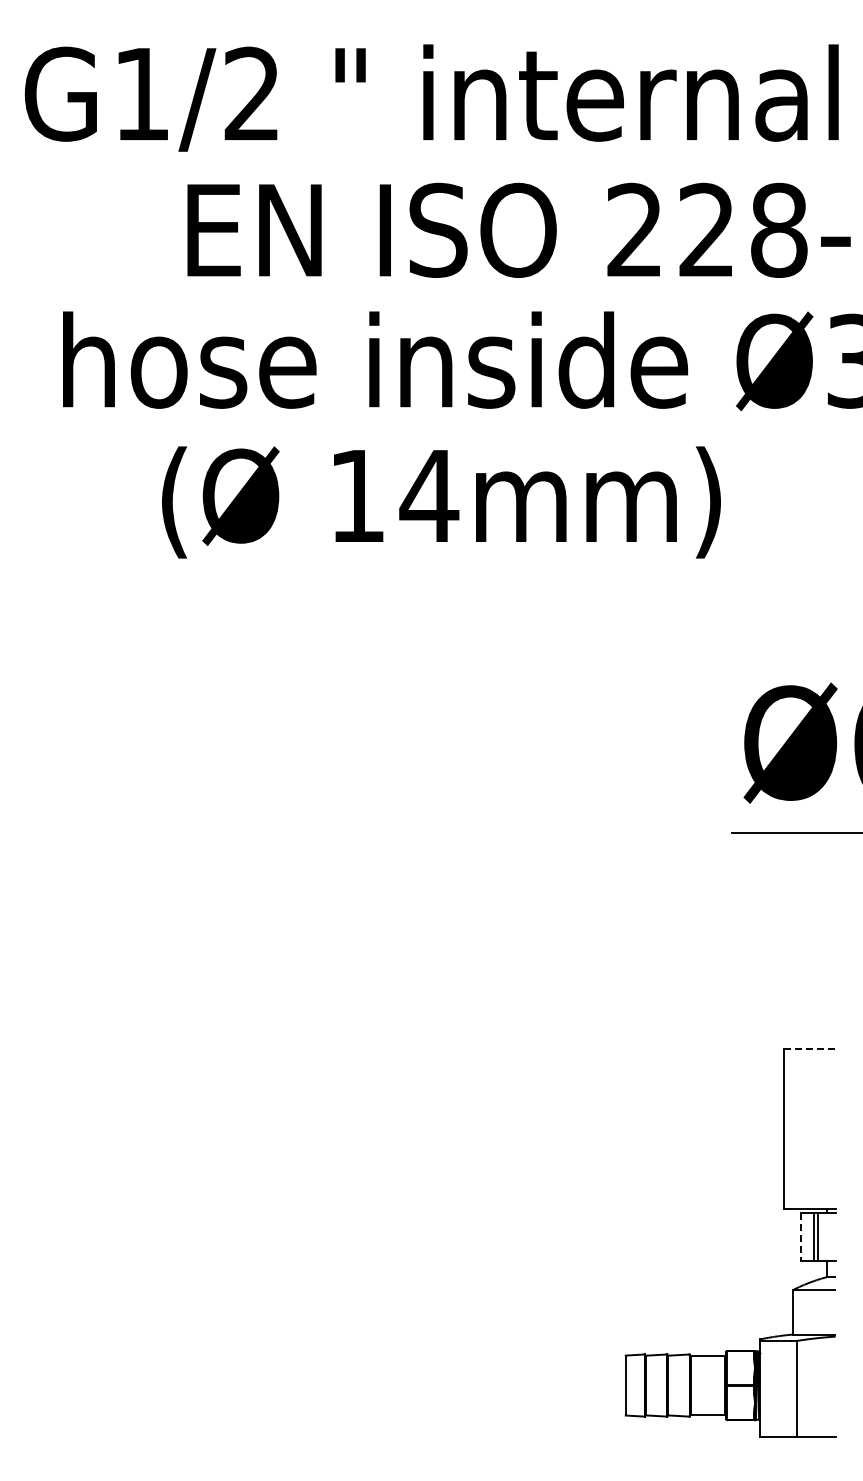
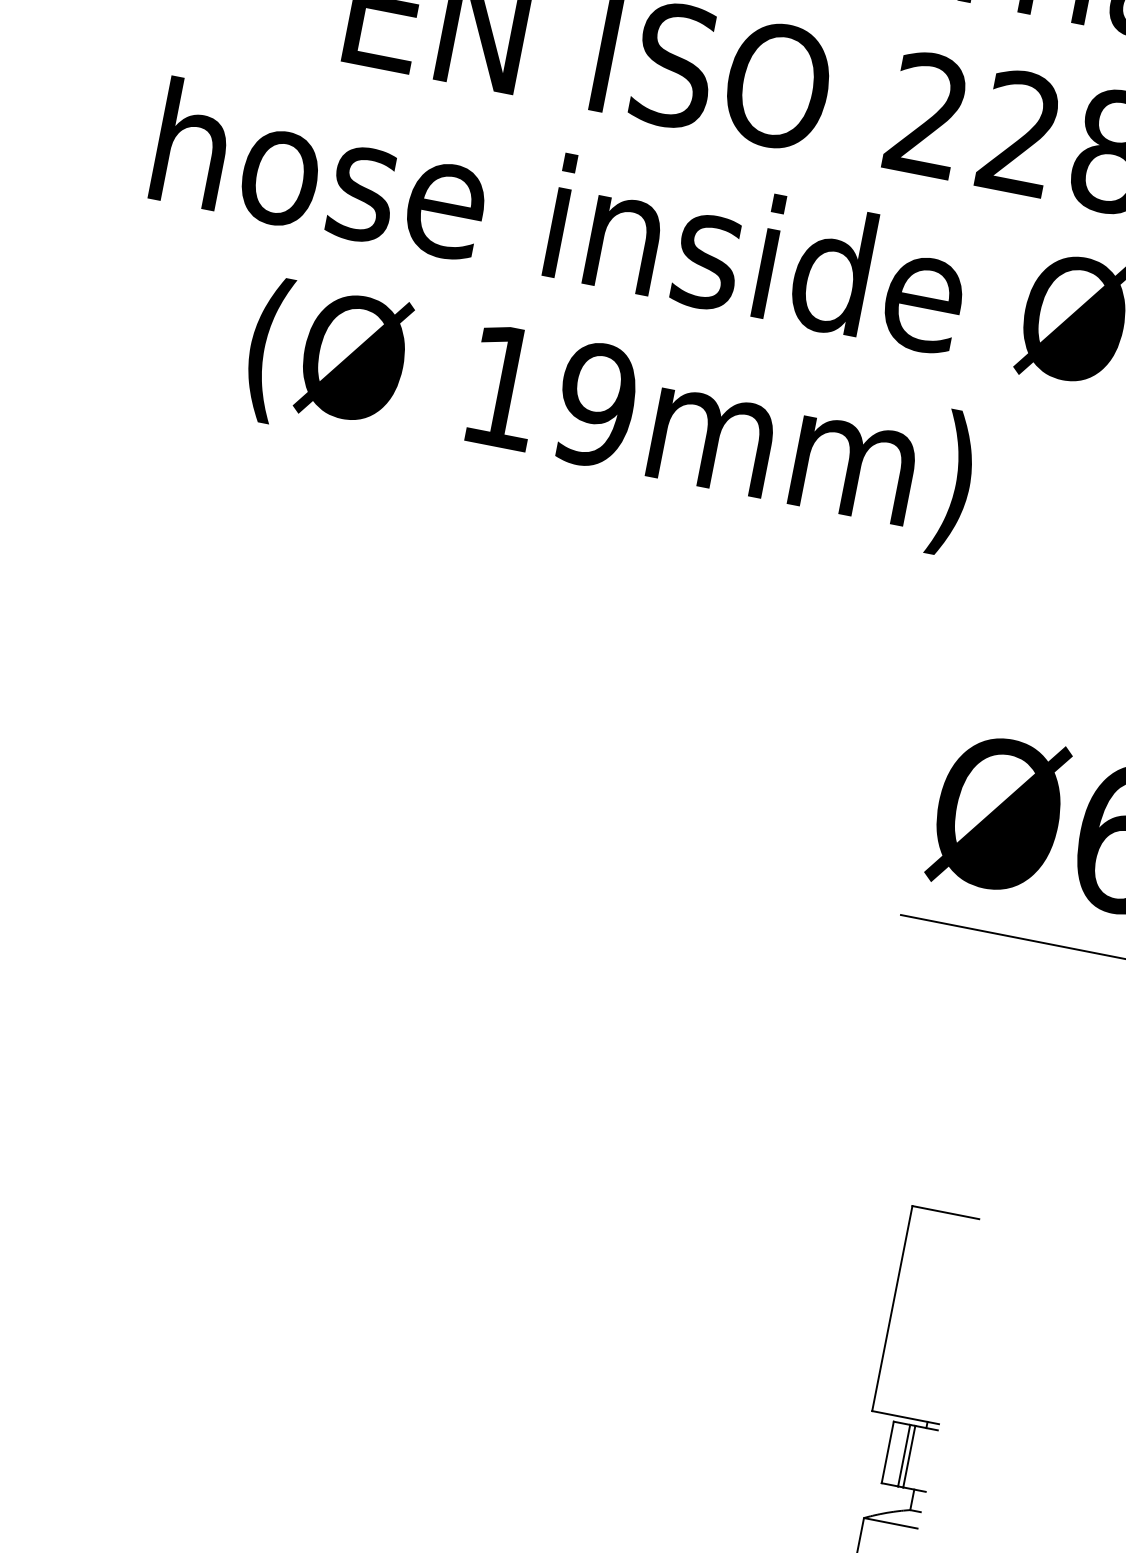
text: (429, 495) -> (596, 404), 14mm) -> 19mm)
line: (809, 1049) -> (945, 1212), dashed -> solid
line: (801, 1237) -> (887, 1452), dashed -> solid

